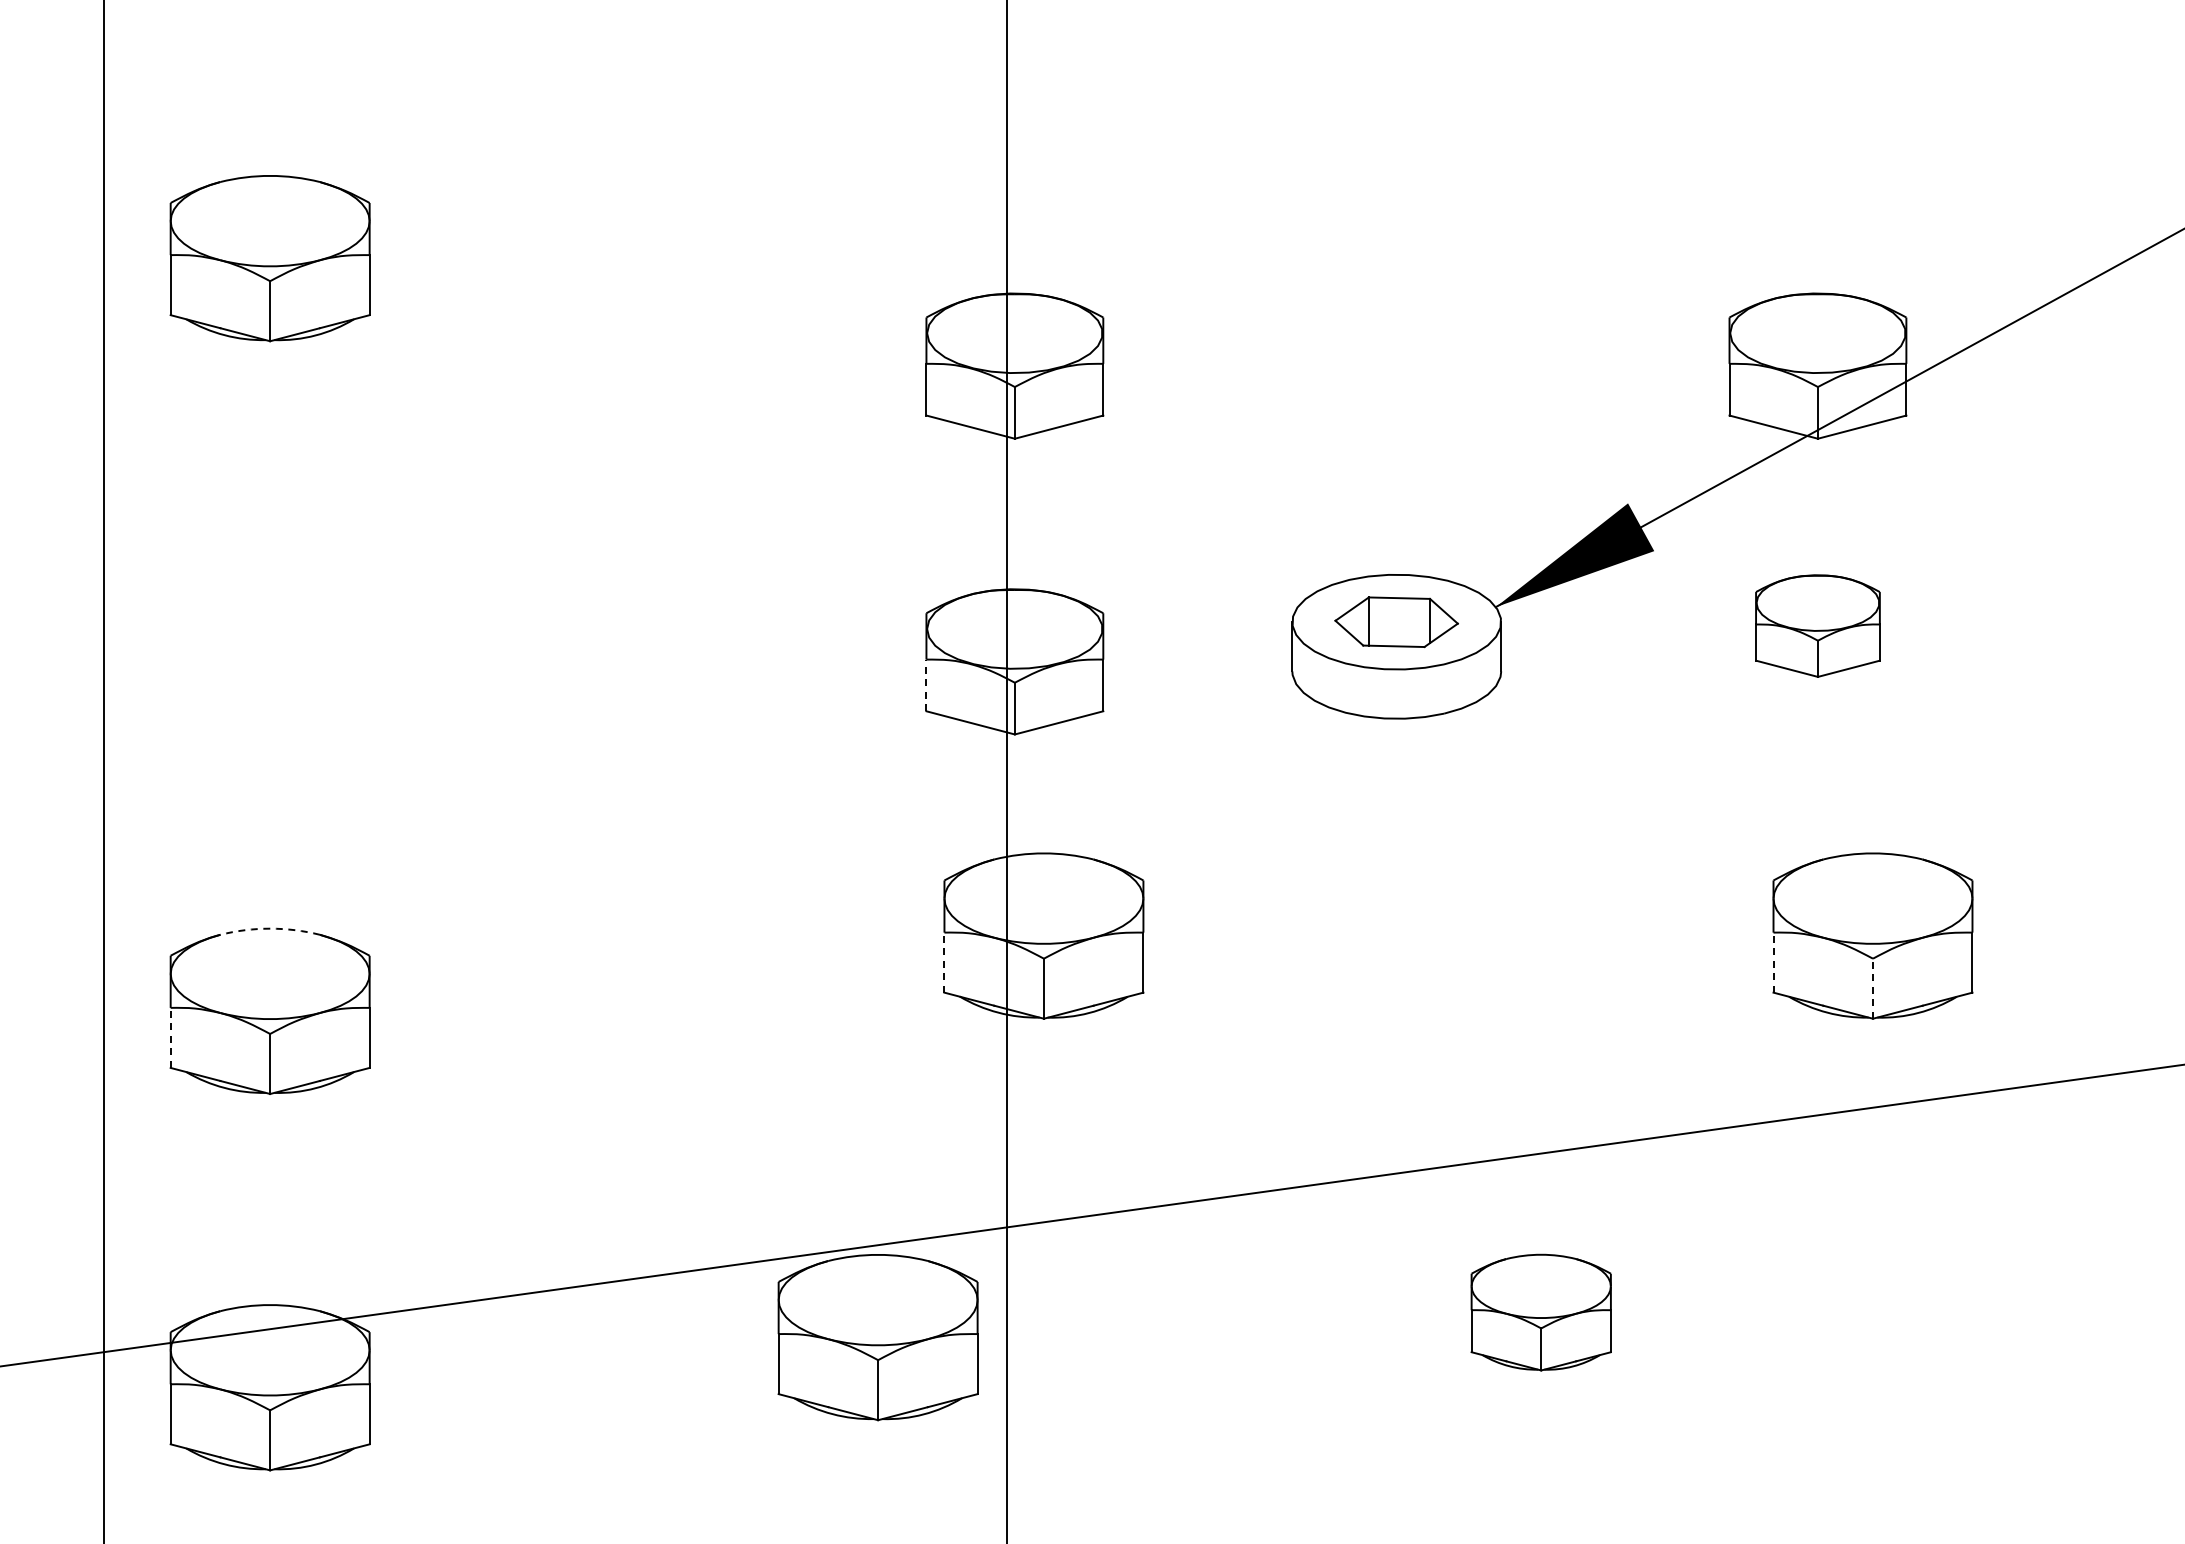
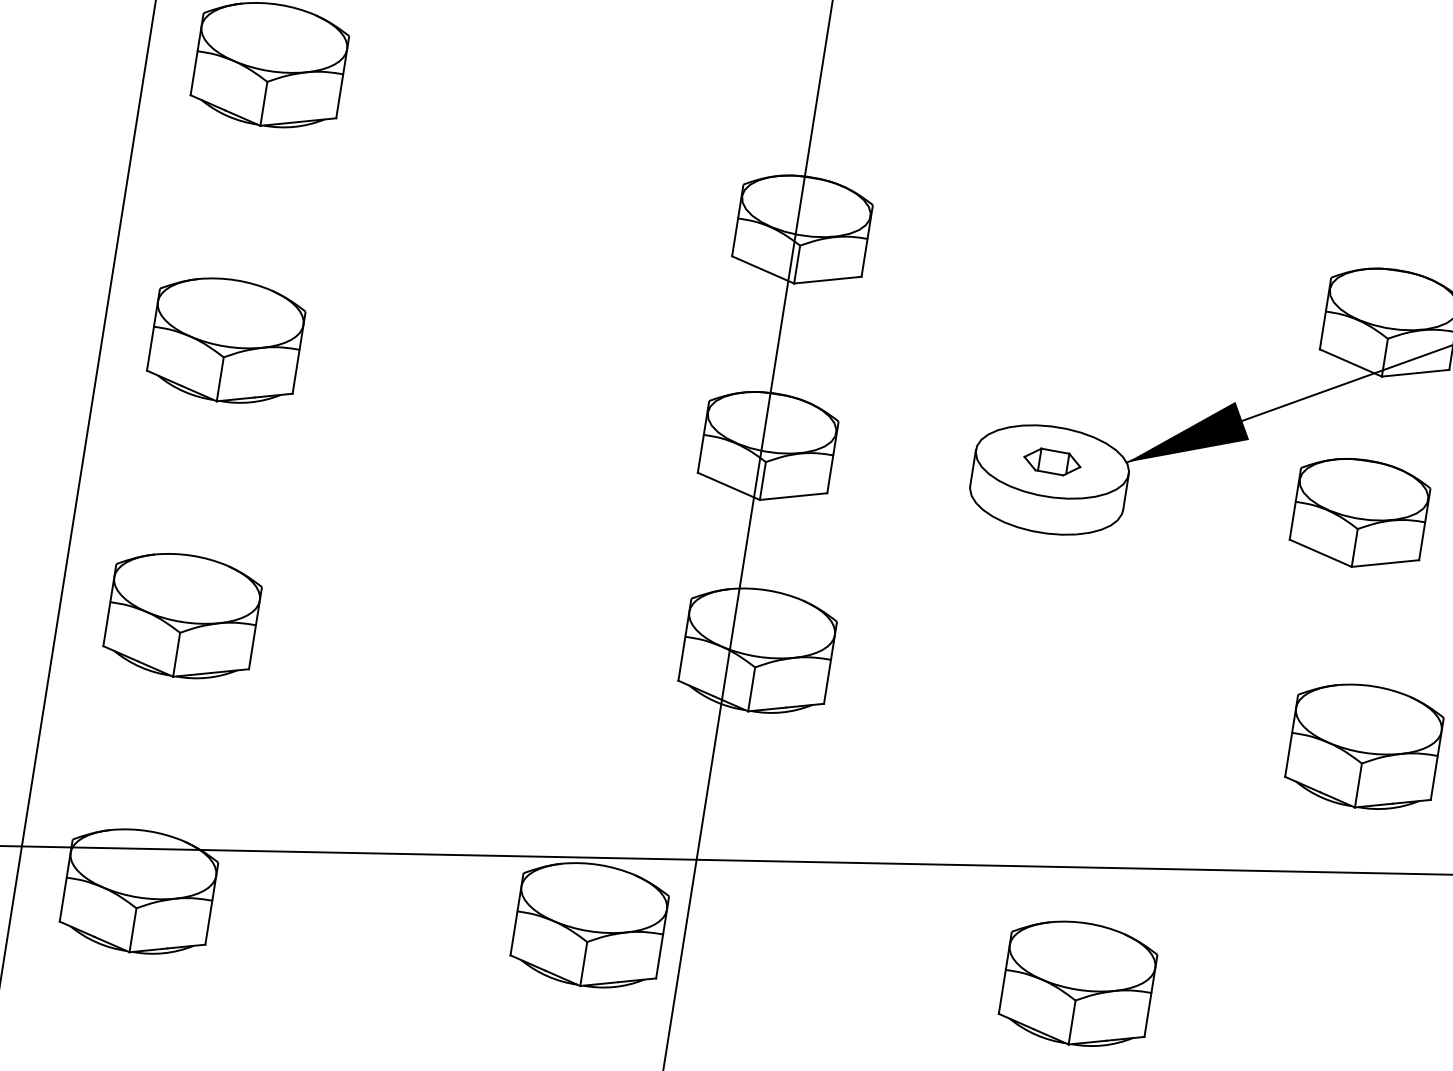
part: (1396, 621) -> (1052, 461), size x0.62
part: (1817, 625) -> (1359, 513), size x1.43
part: (269, 634) -> (225, 340), added
line: (926, 685) -> (700, 453), dashed -> solid
arc: (270, 928) -> (192, 555), dashed -> solid
line: (944, 962) -> (681, 658), dashed -> solid
line: (1773, 962) -> (1288, 754), dashed -> solid
line: (1872, 988) -> (1358, 785), dashed -> solid
line: (170, 1037) -> (106, 623), dashed -> solid
part: (1540, 1312) -> (1077, 983), size x1.43

